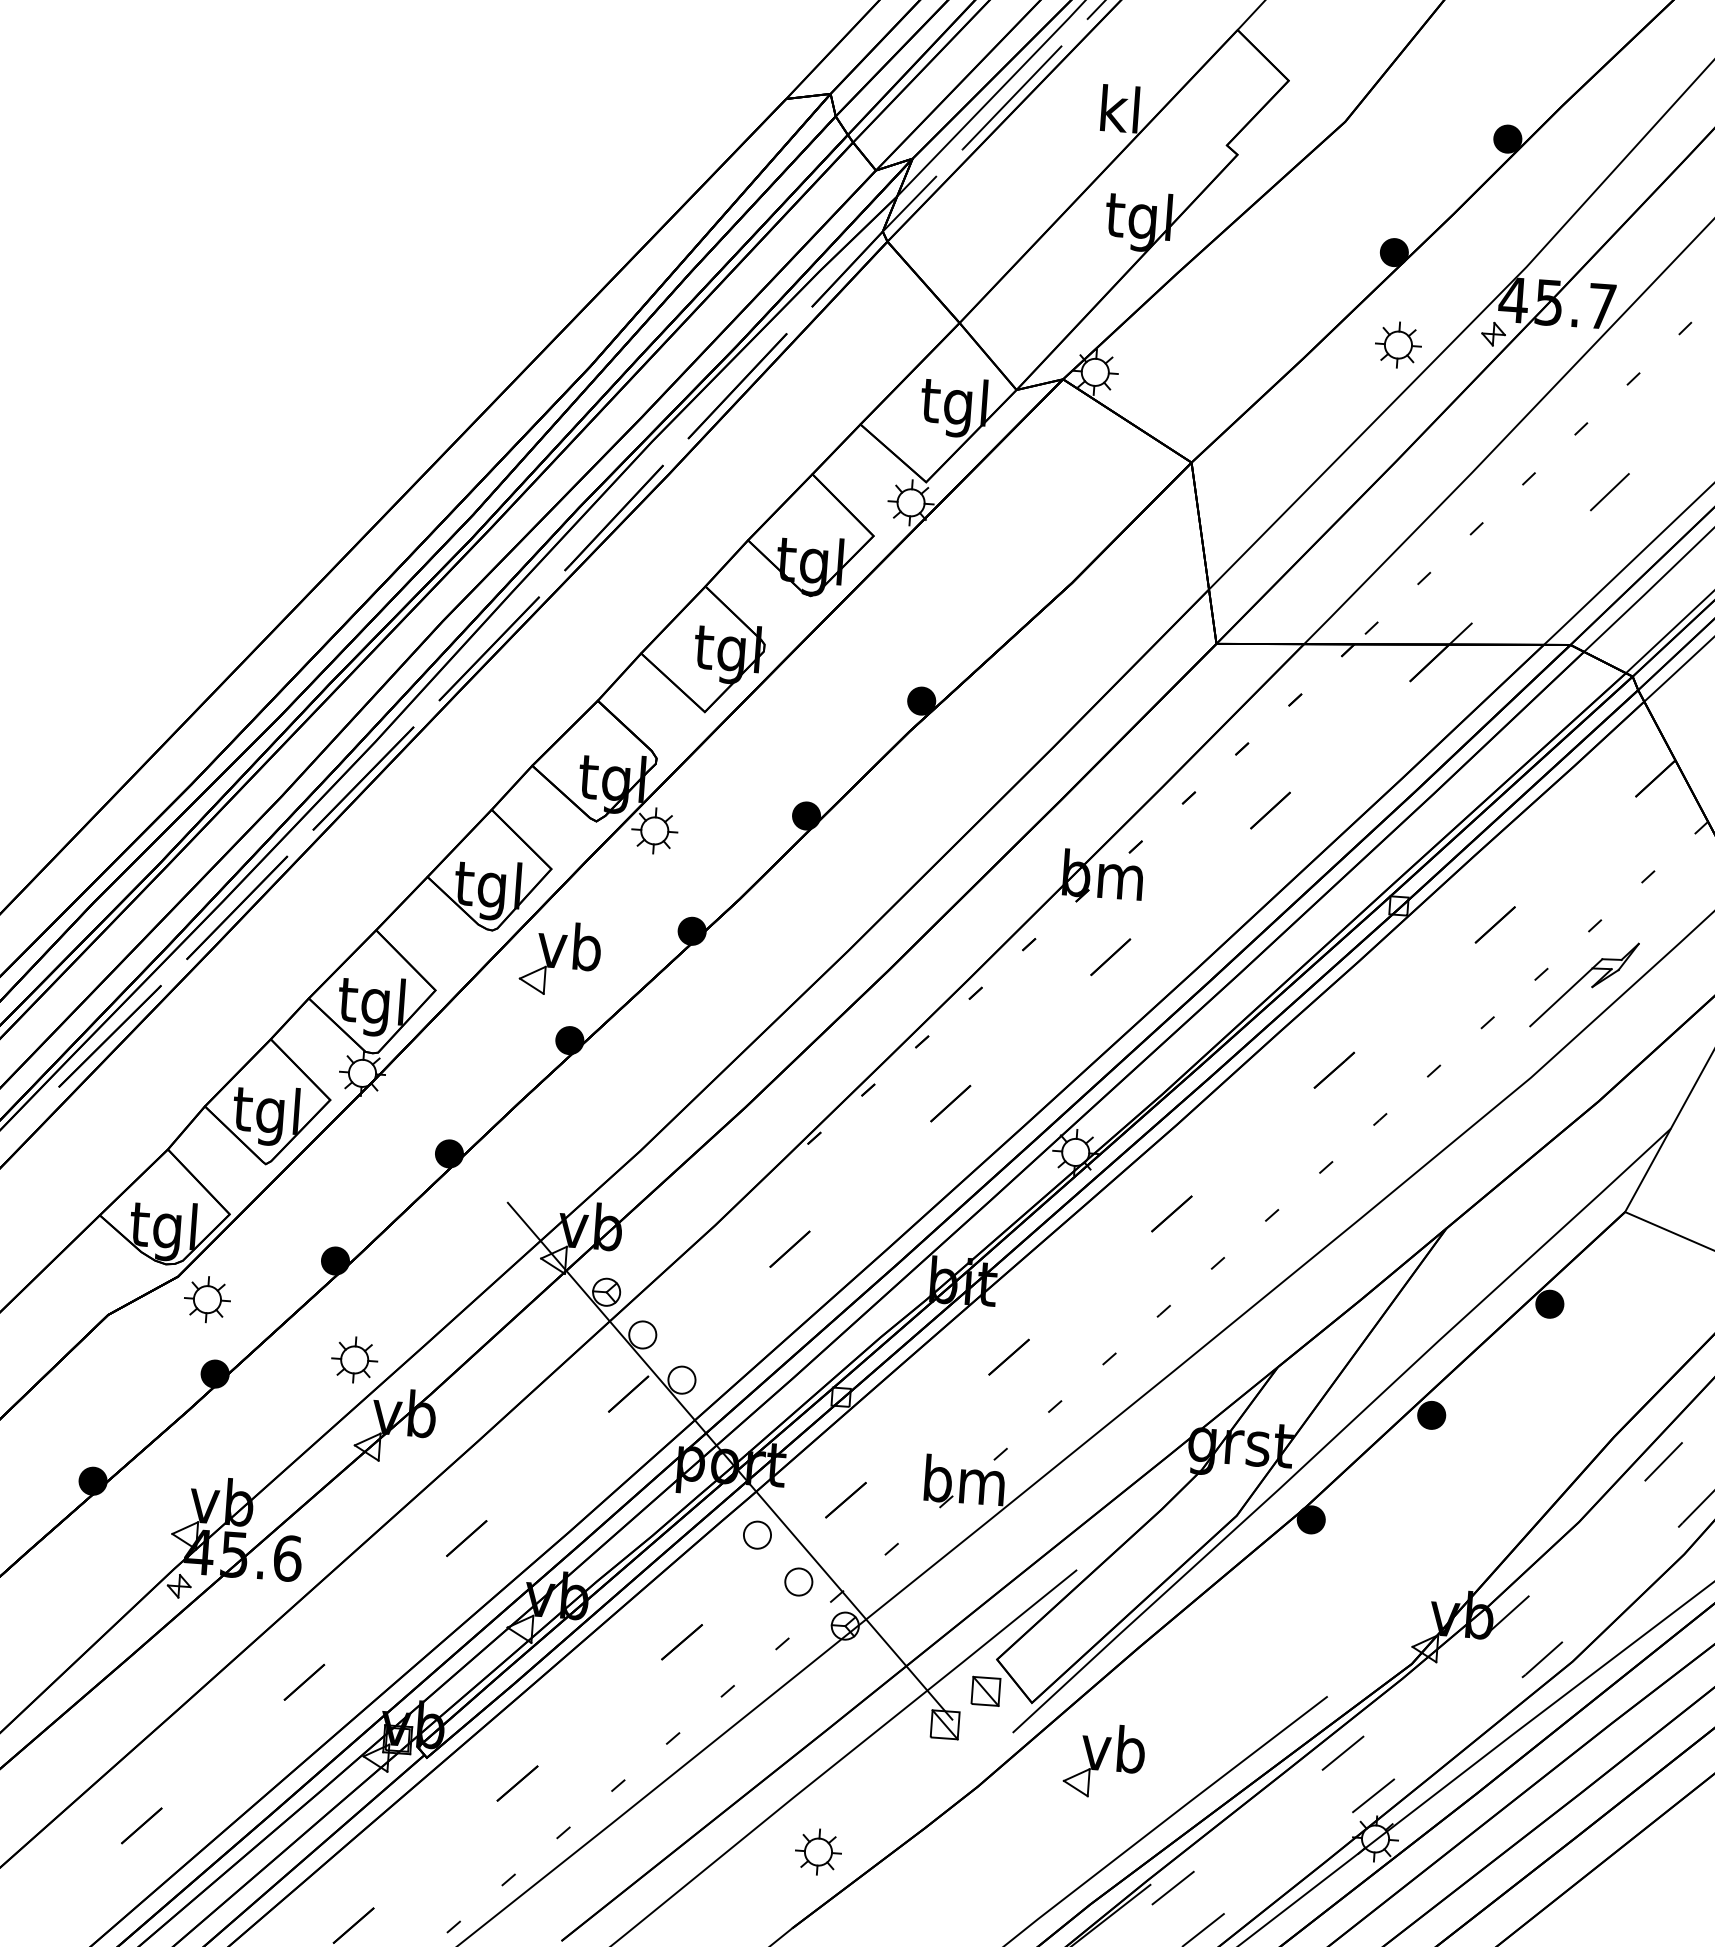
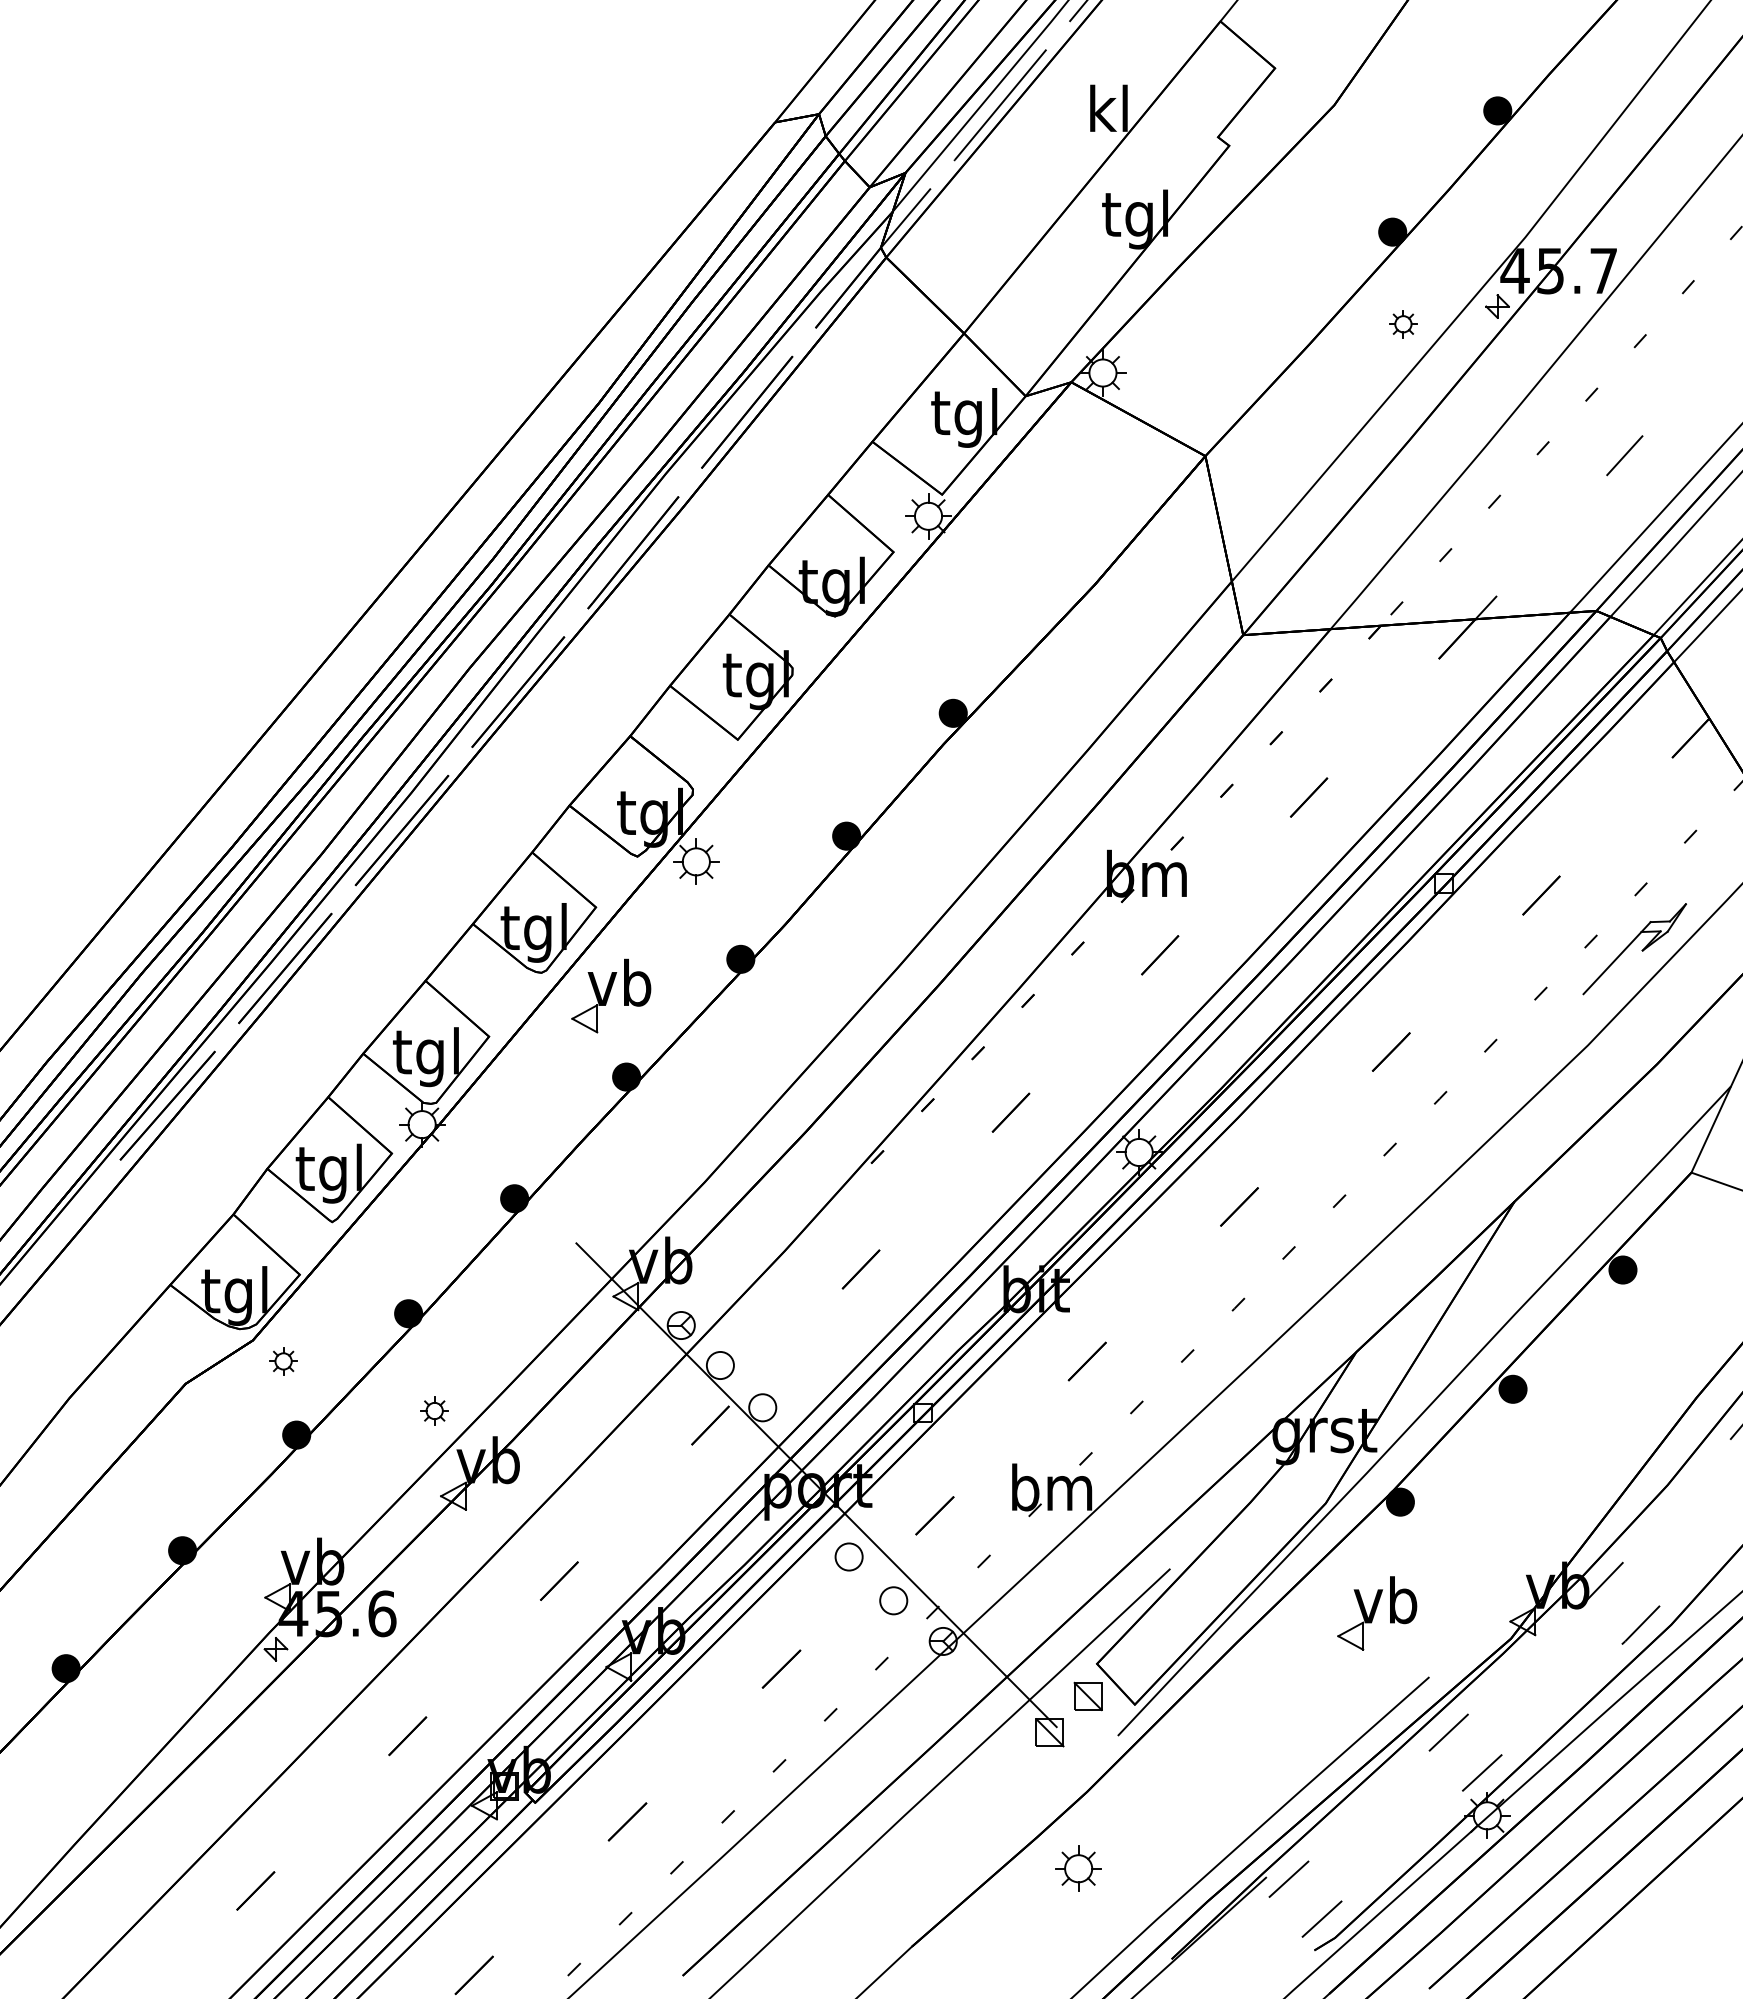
part: (1398, 345) -> (1403, 324), size x0.6
part: (207, 1299) -> (283, 1361), size x0.6
part: (354, 1359) -> (434, 1410), size x0.6
part: (1104, 1761) -> (1377, 1613), moved
part: (818, 1851) -> (1078, 1868), moved

